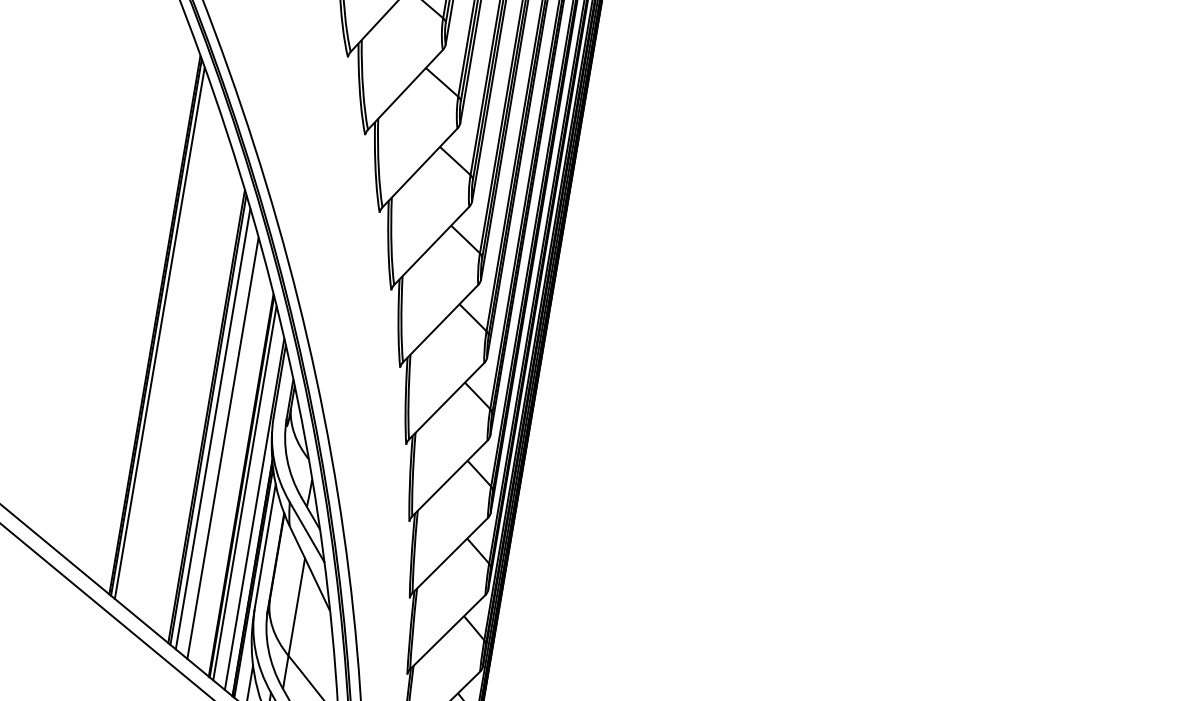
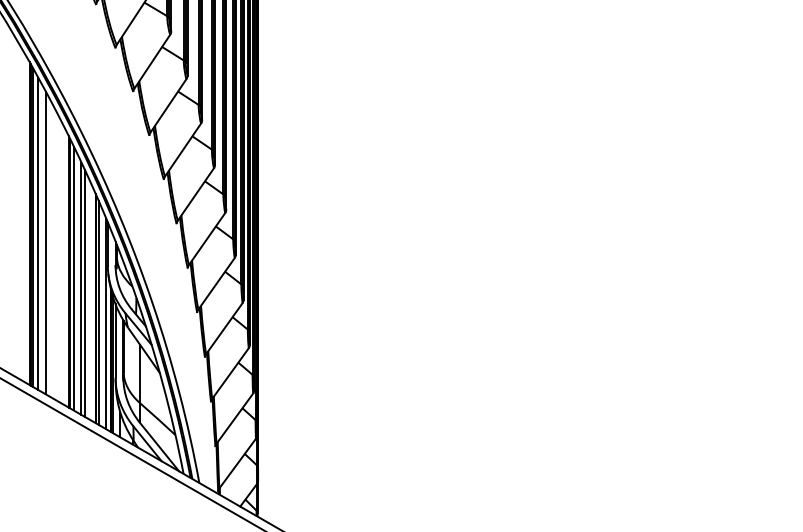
line: (167, 344) -> (38, 233), added
line: (176, 361) -> (45, 242), added
line: (226, 457) -> (84, 293), added

